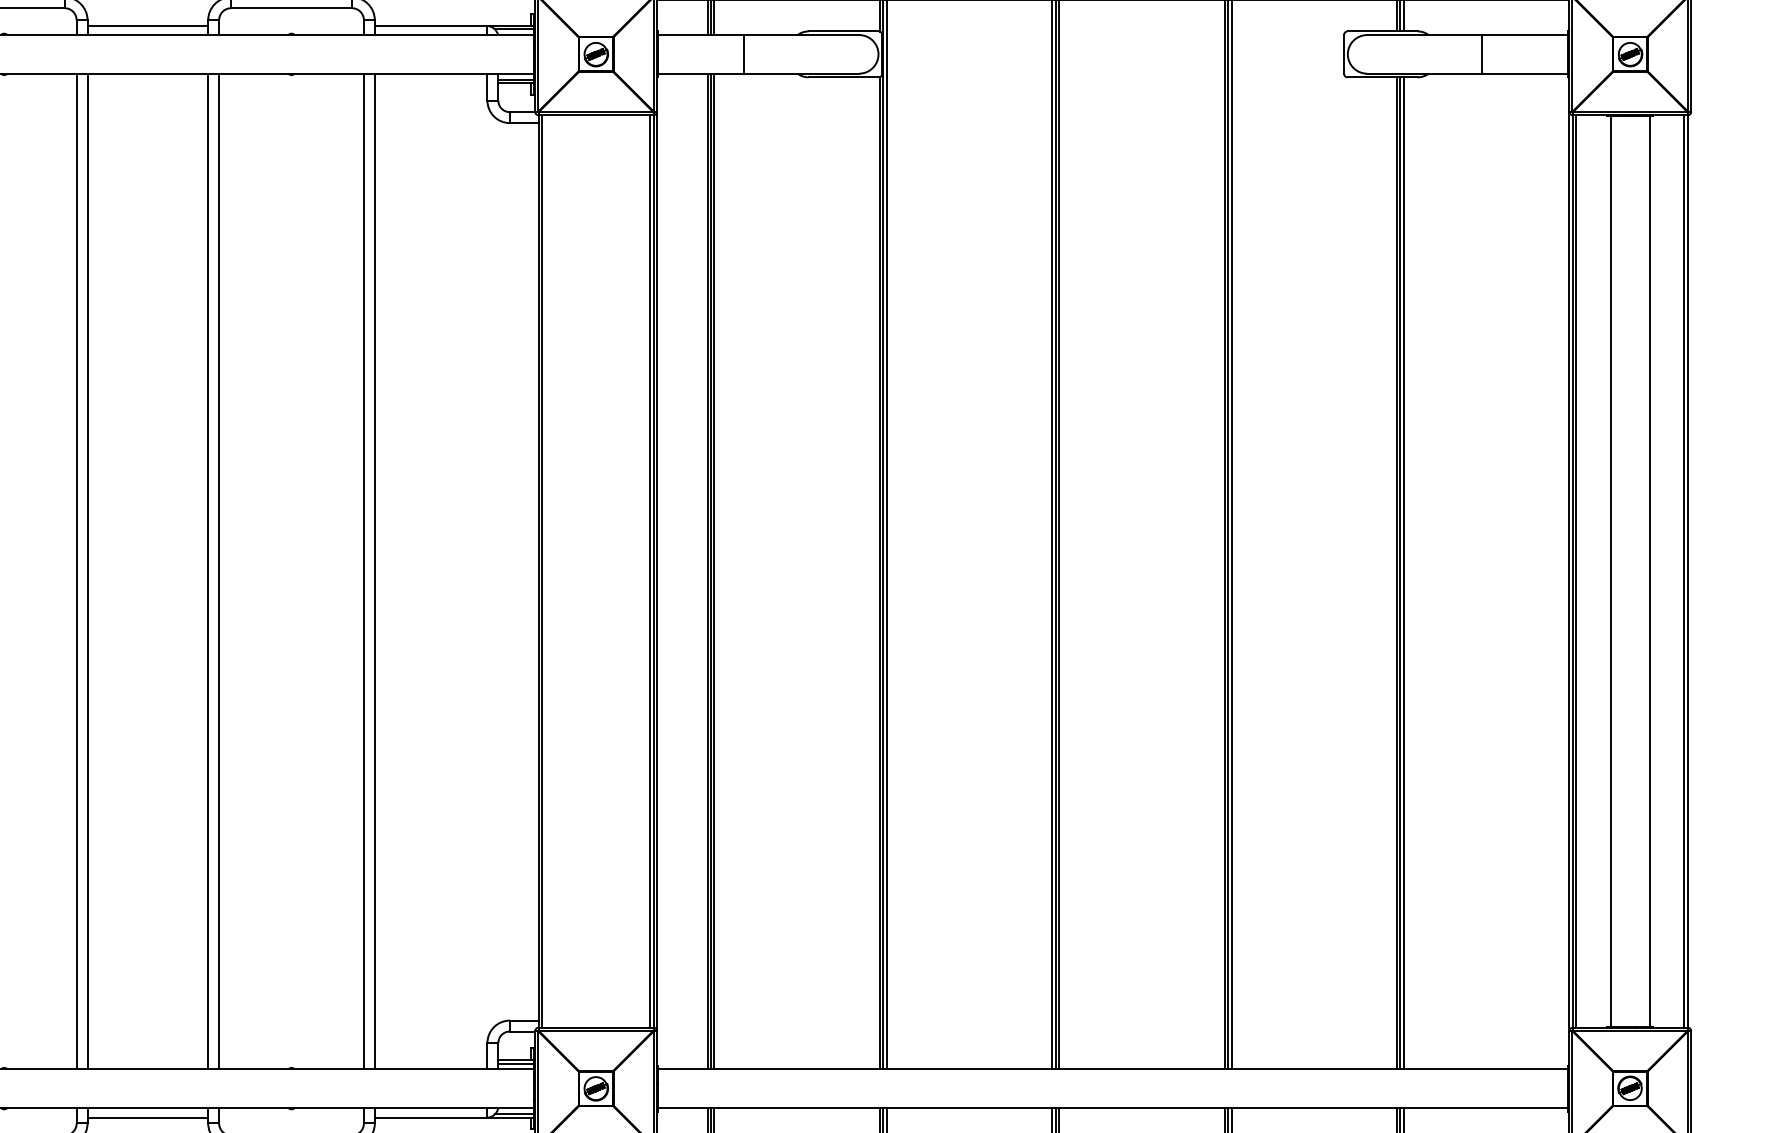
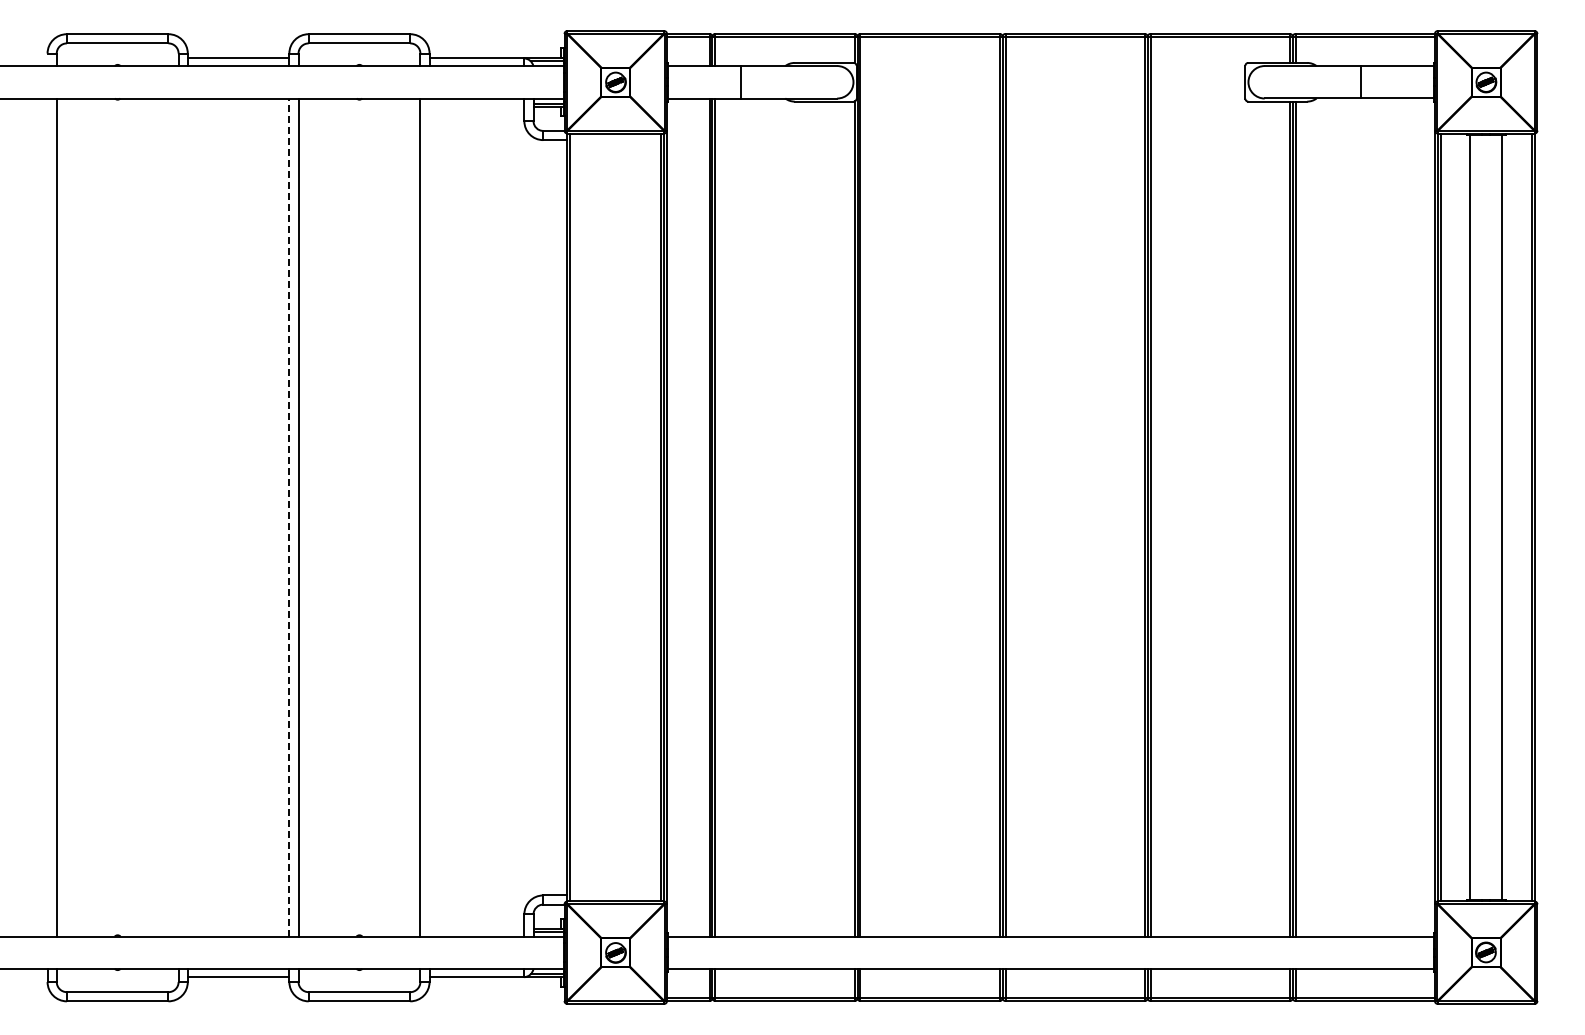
line: (76, 571) -> (178, 517), removed
line: (87, 571) -> (187, 517), removed
line: (208, 571) -> (289, 517), solid -> dashed
line: (374, 571) -> (429, 517), removed

